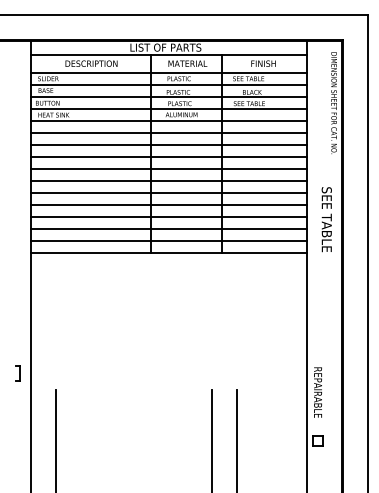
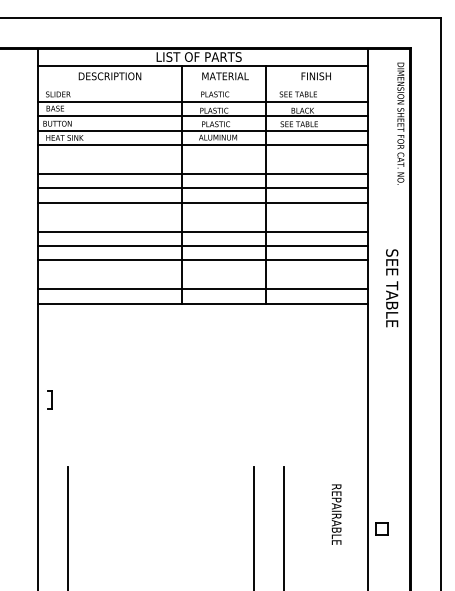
line: (168, 73) -> (202, 87), removed
line: (168, 133) -> (202, 159), removed
line: (168, 181) -> (202, 217), removed
text: (327, 219) -> (392, 288), moved
line: (168, 228) -> (202, 274), removed
part: (17, 372) -> (49, 399), moved
text: (317, 392) -> (336, 514), moved

